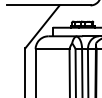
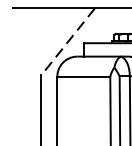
line: (42, 27) -> (68, 42), solid -> dashed

